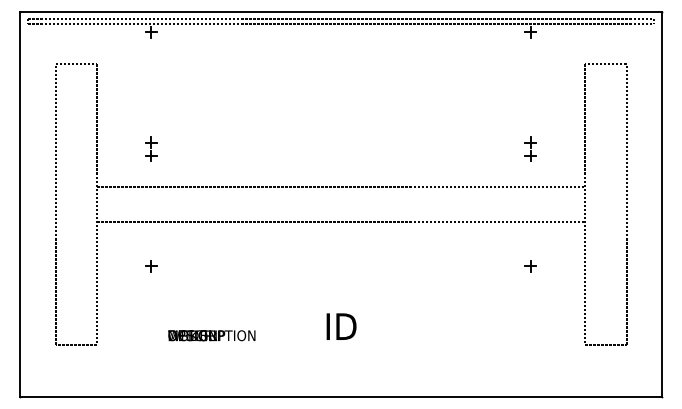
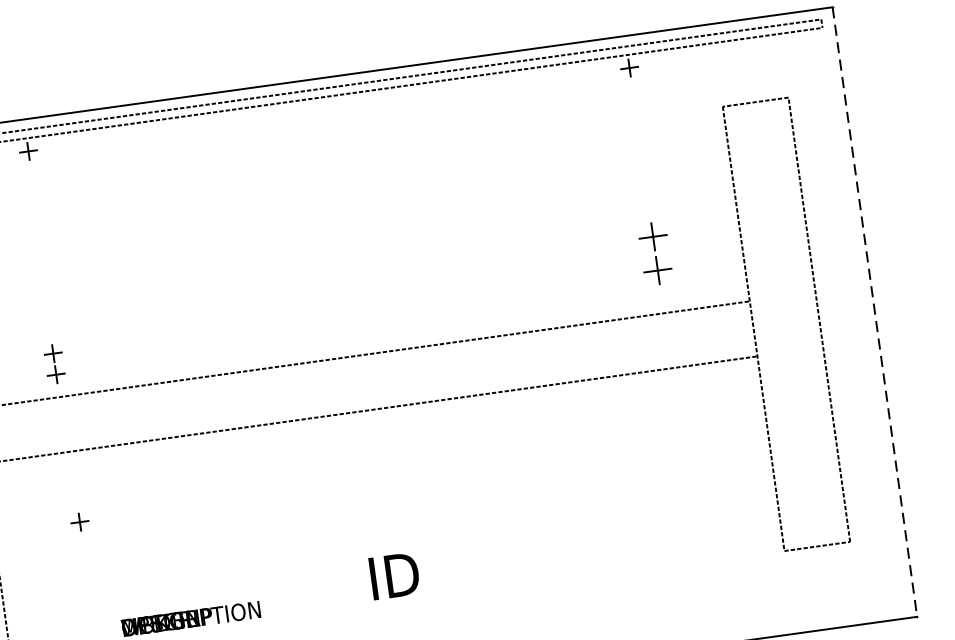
part: (151, 148) -> (54, 362), moved
part: (530, 148) -> (654, 252), size x1.6
line: (661, 204) -> (874, 312), solid -> dashed
part: (530, 266) -> (680, 439), removed

